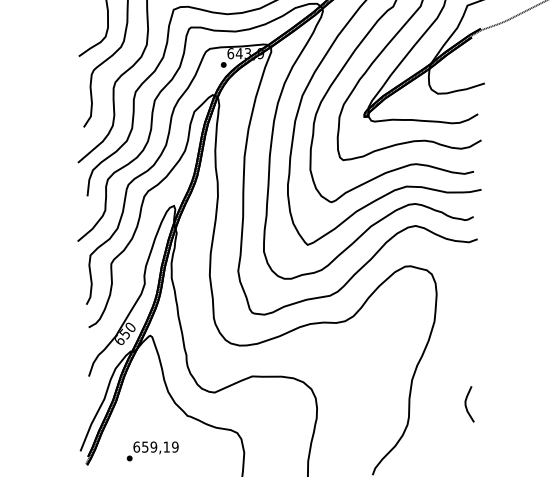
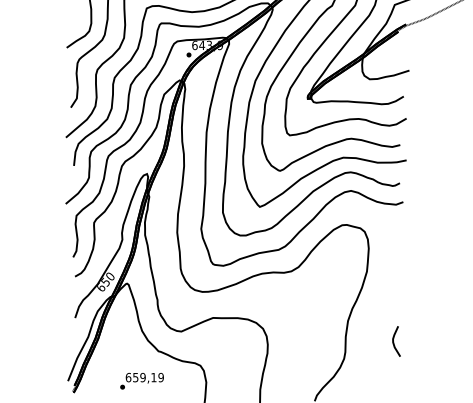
text: (152, 450) -> (141, 380), moved

